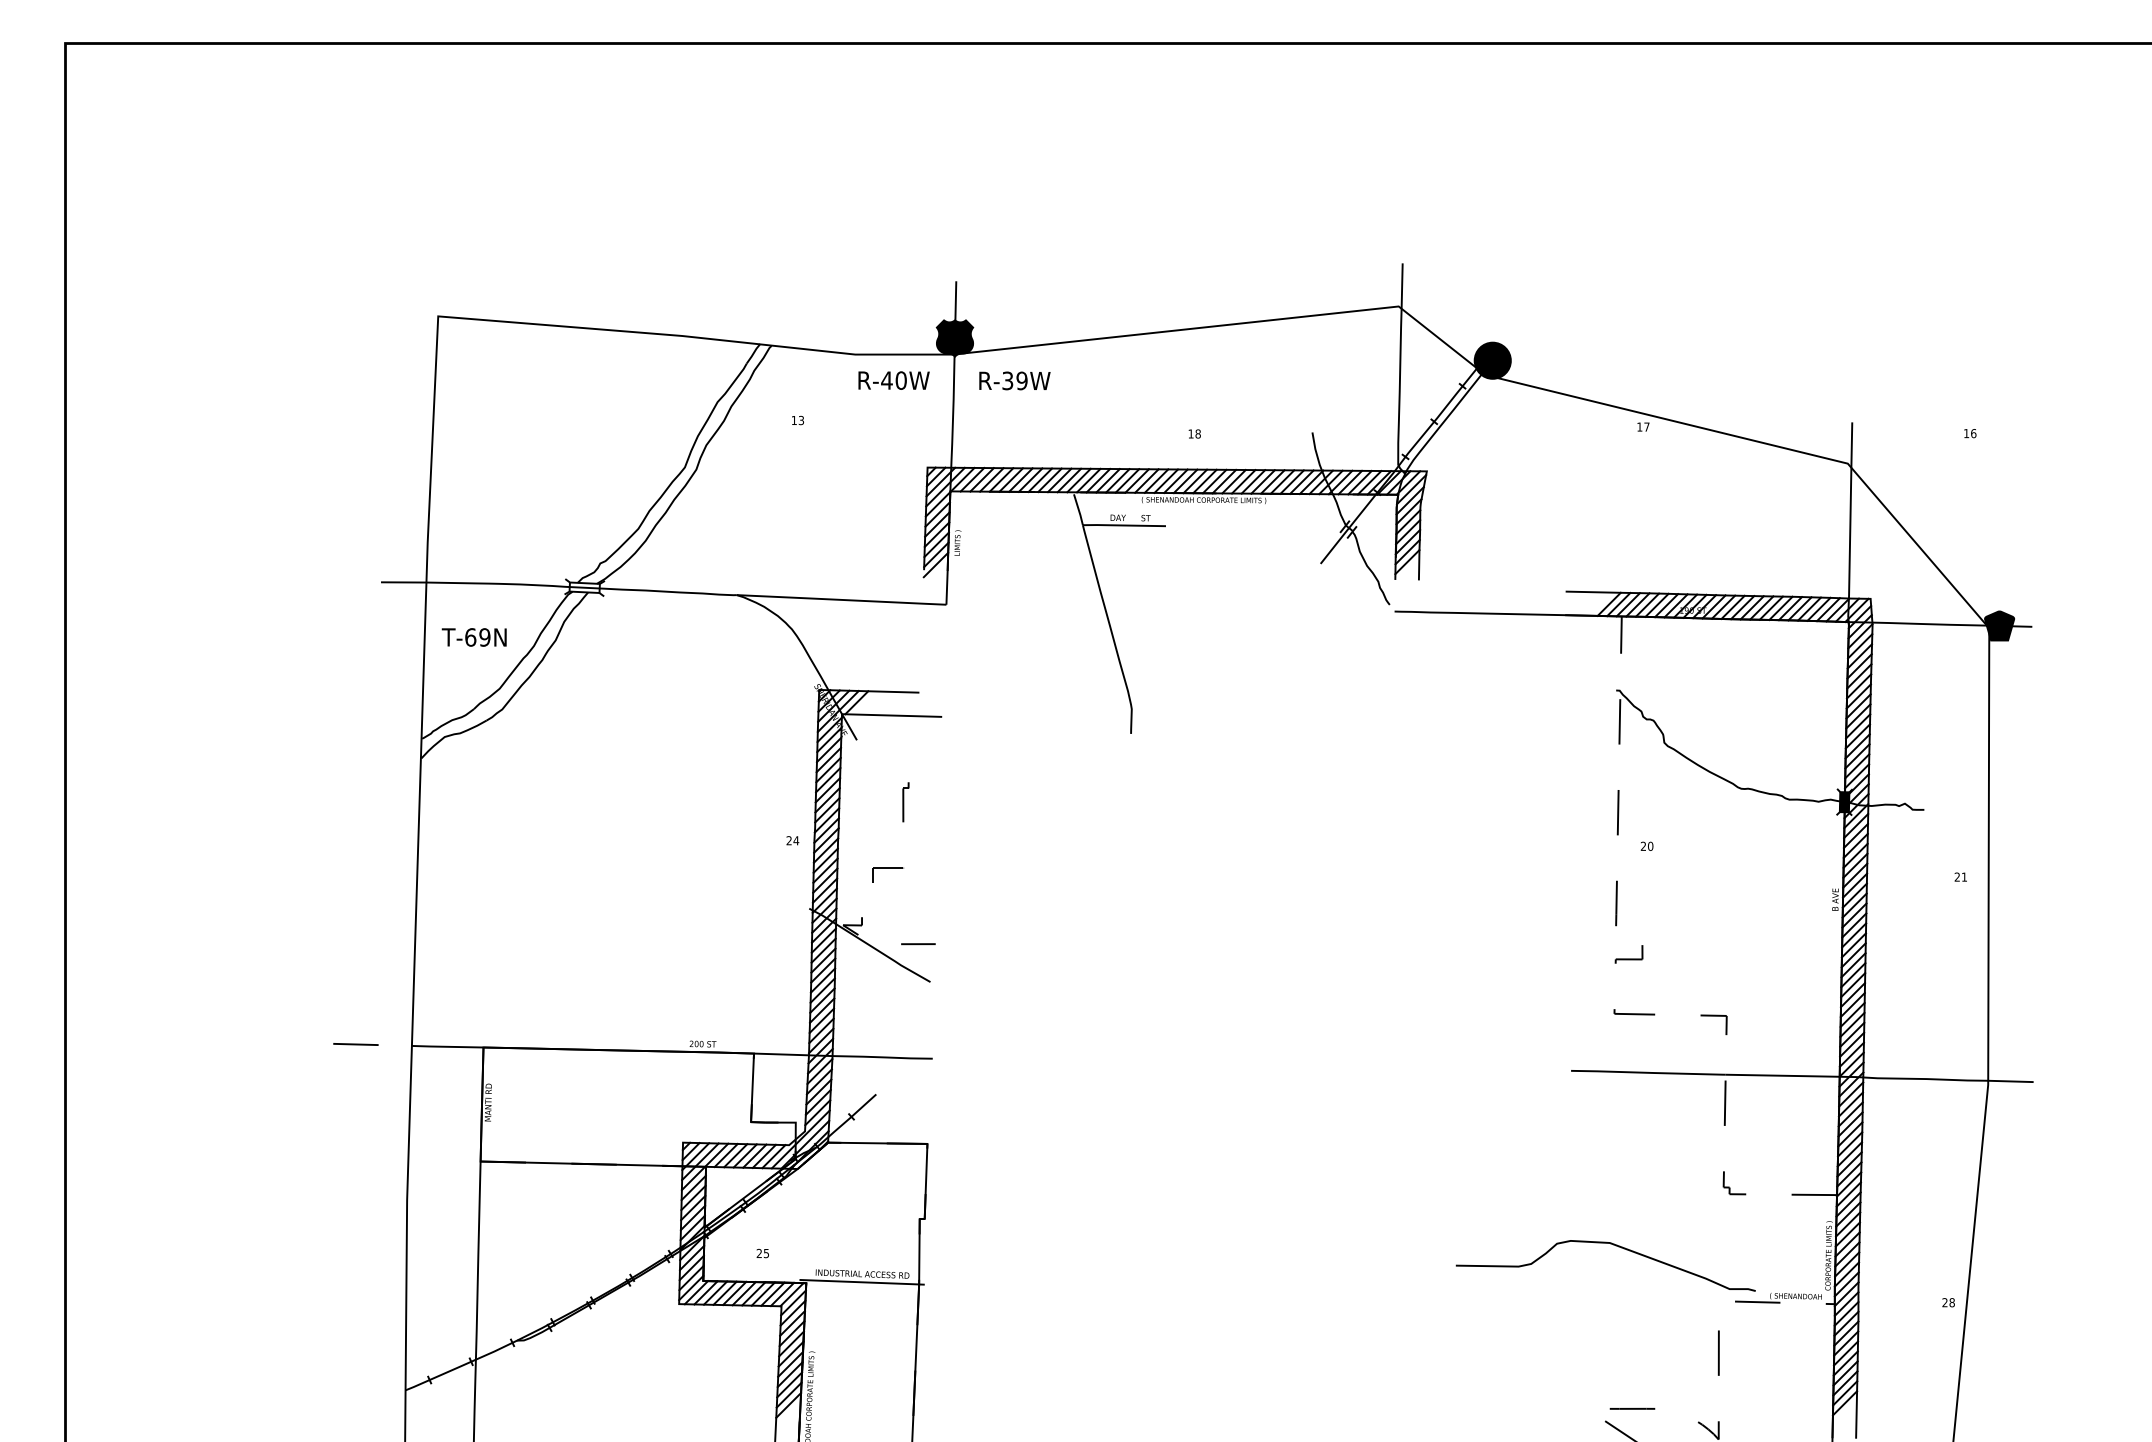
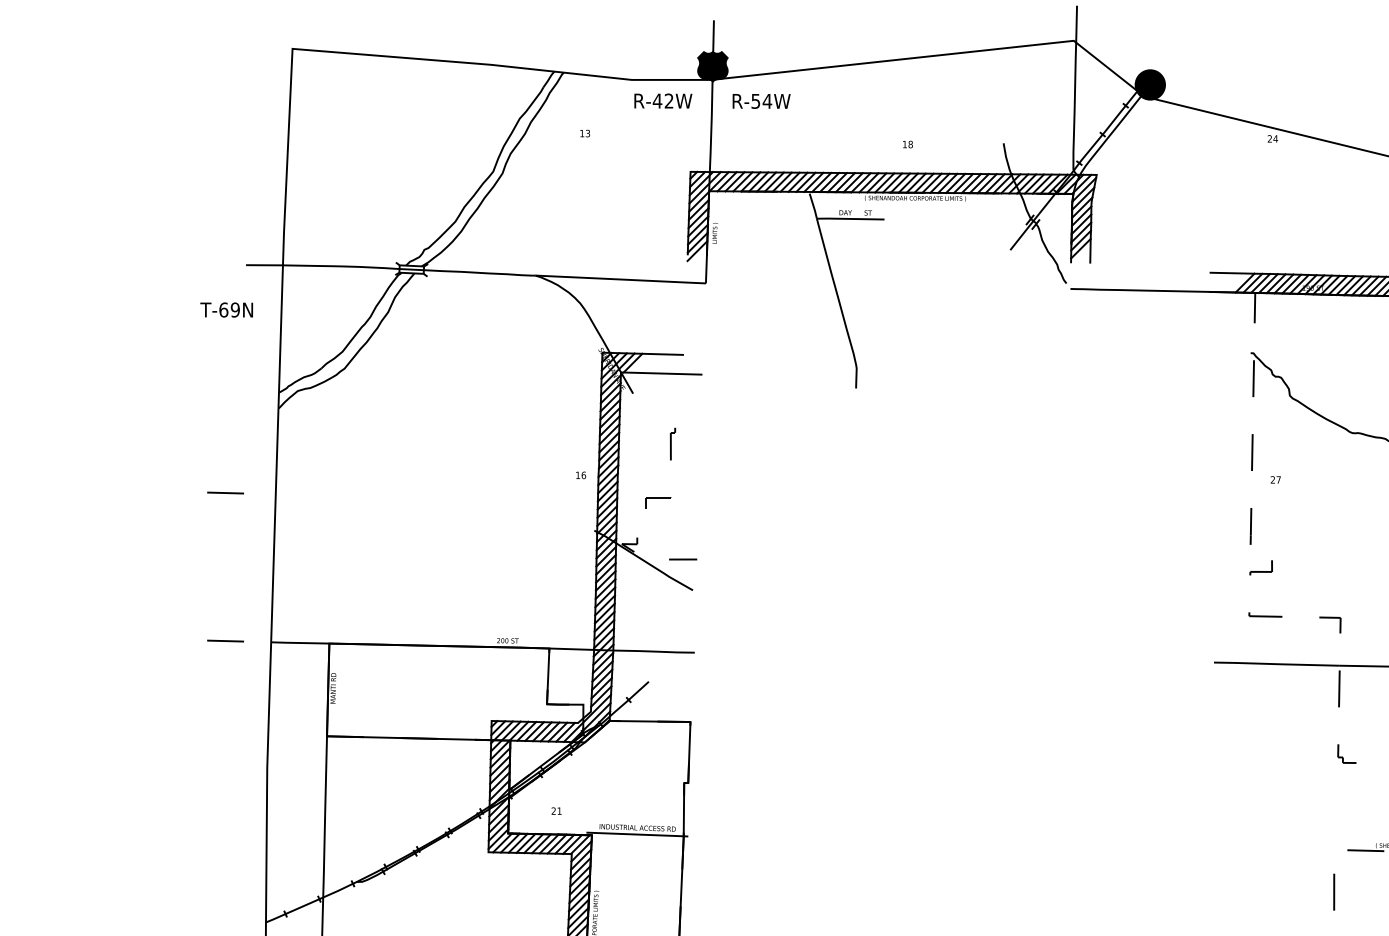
text: (900, 380) -> (668, 101), R-40W -> R-42W
text: (1015, 380) -> (762, 101), R-39W -> R-54W
text: (1643, 426) -> (1272, 138), 17 -> 24
text: (473, 637) -> (226, 310), moved
text: (792, 840) -> (580, 475), 24 -> 16
text: (1650, 845) -> (1278, 479), 20 -> 27
line: (355, 862) -> (225, 493), added
curve: (1615, 1246) -> (1250, 805), removed
text: (765, 1253) -> (558, 811), 25 -> 21

